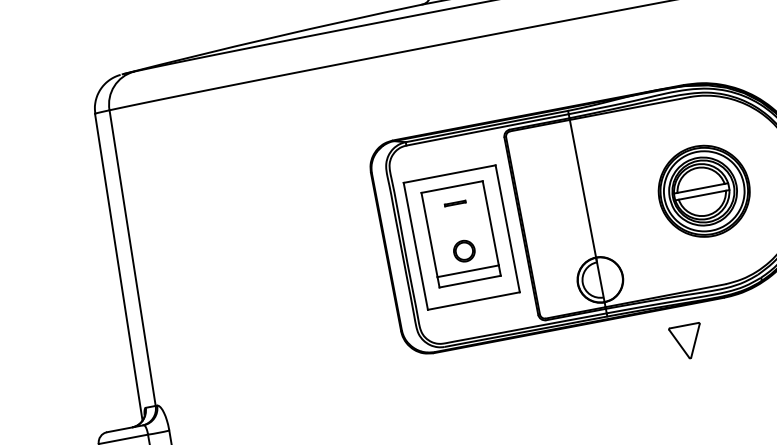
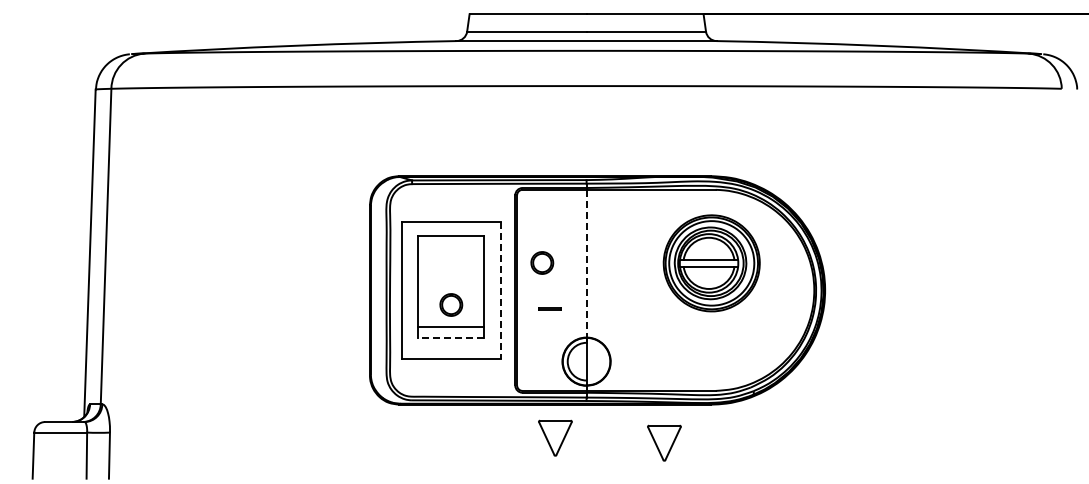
line: (582, 188) -> (586, 263), solid -> dashed
part: (704, 191) -> (711, 263), moved
part: (541, 195) -> (542, 262), added
line: (454, 203) -> (549, 308), moved
line: (507, 228) -> (500, 290), solid -> dashed
line: (470, 281) -> (451, 337), solid -> dashed
part: (584, 356) -> (555, 437), added

